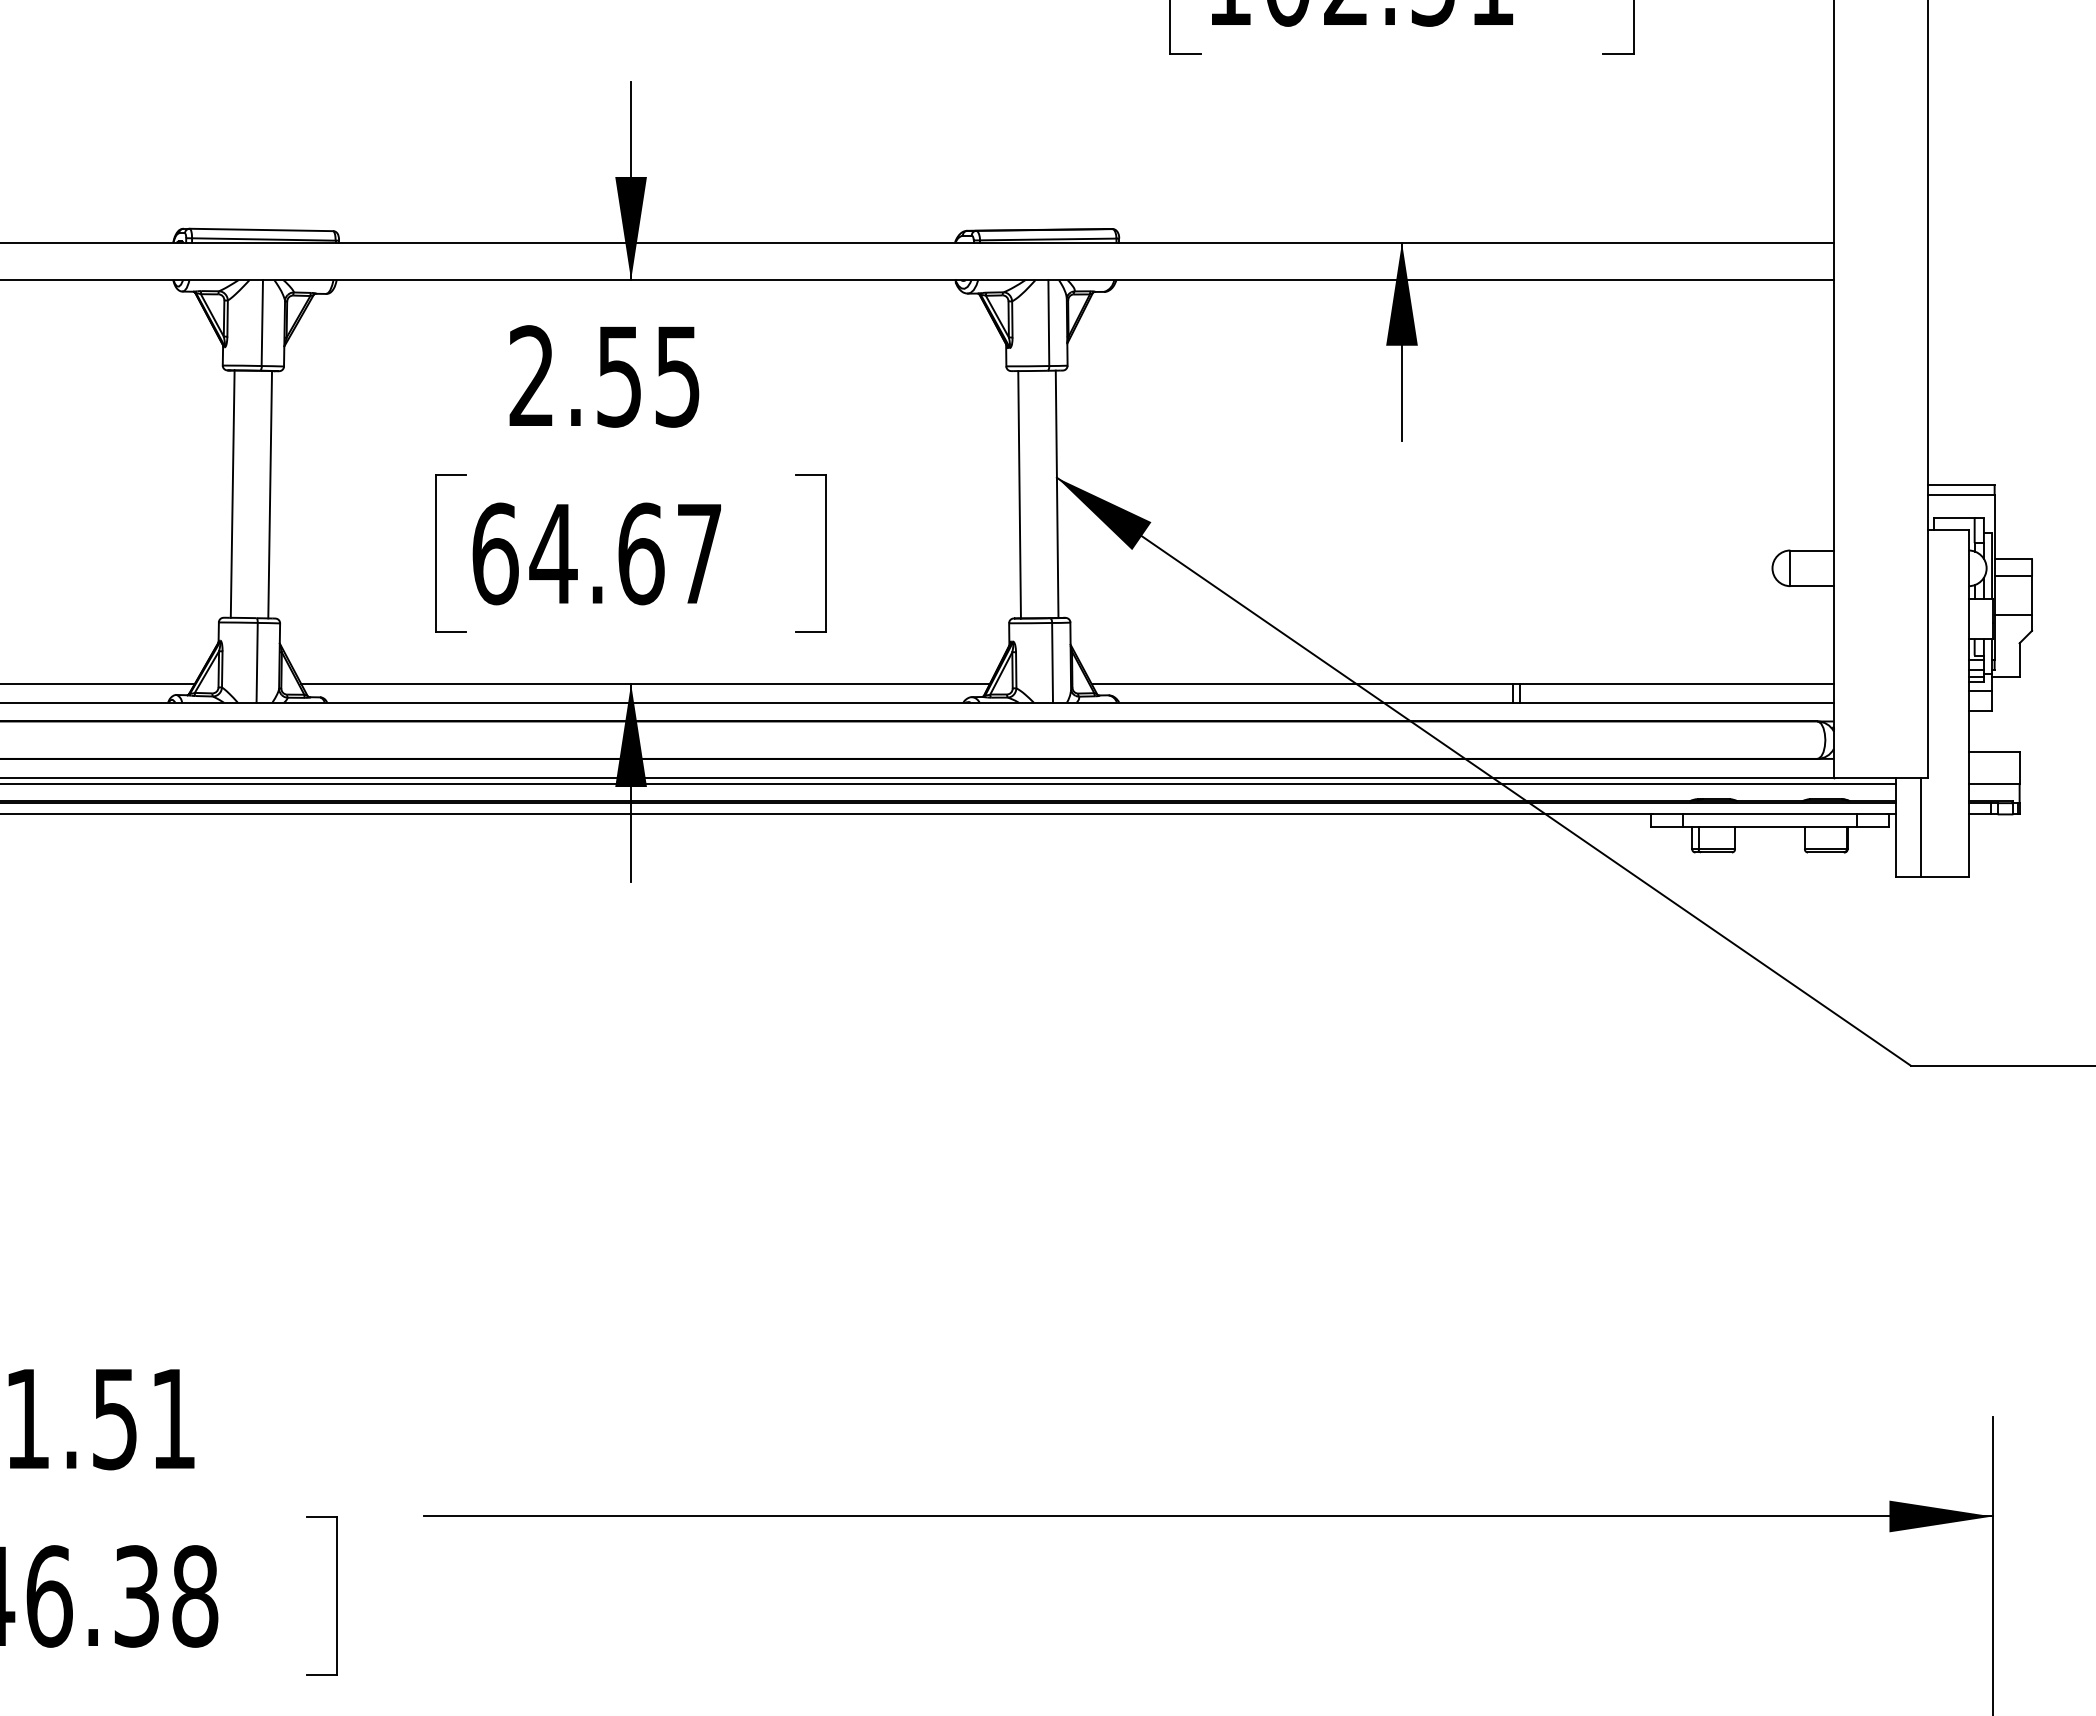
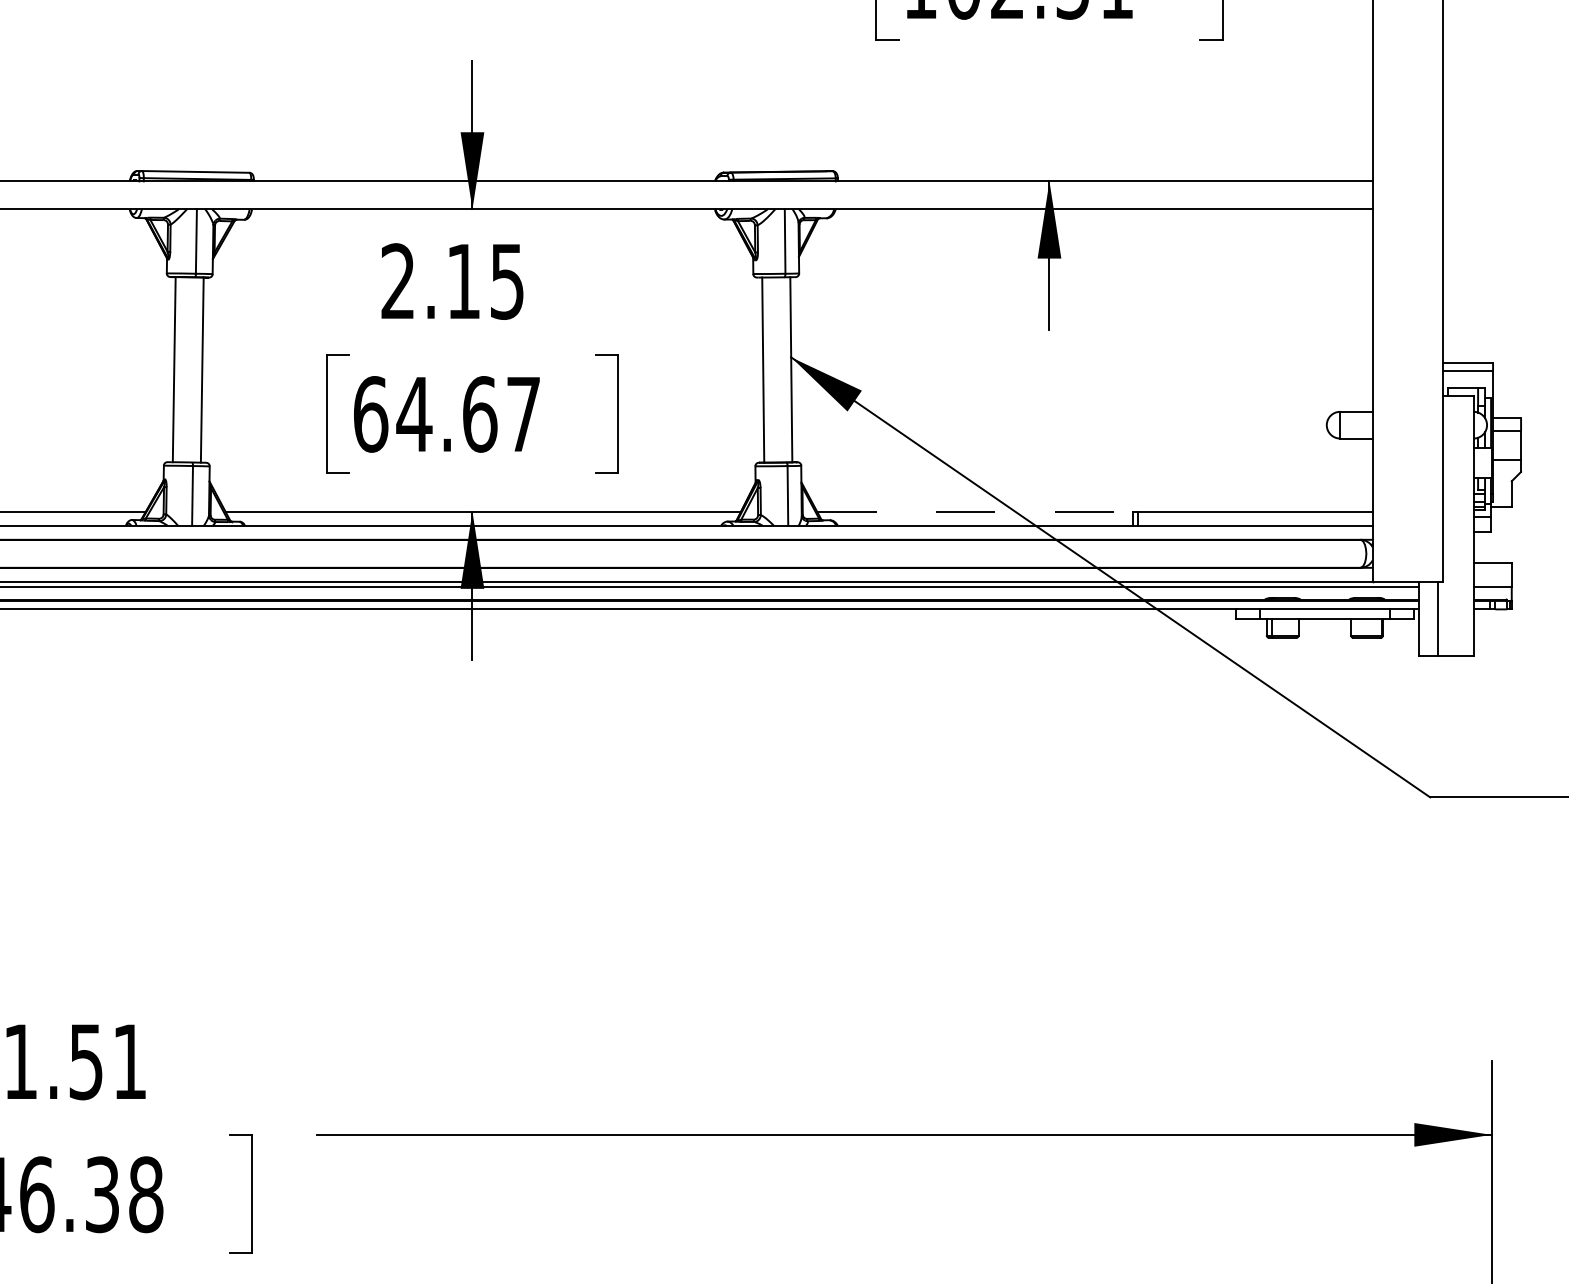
text: (618, 376) -> (463, 281), 2.55 -> 2.15
line: (1302, 683) -> (974, 511), solid -> dashed

